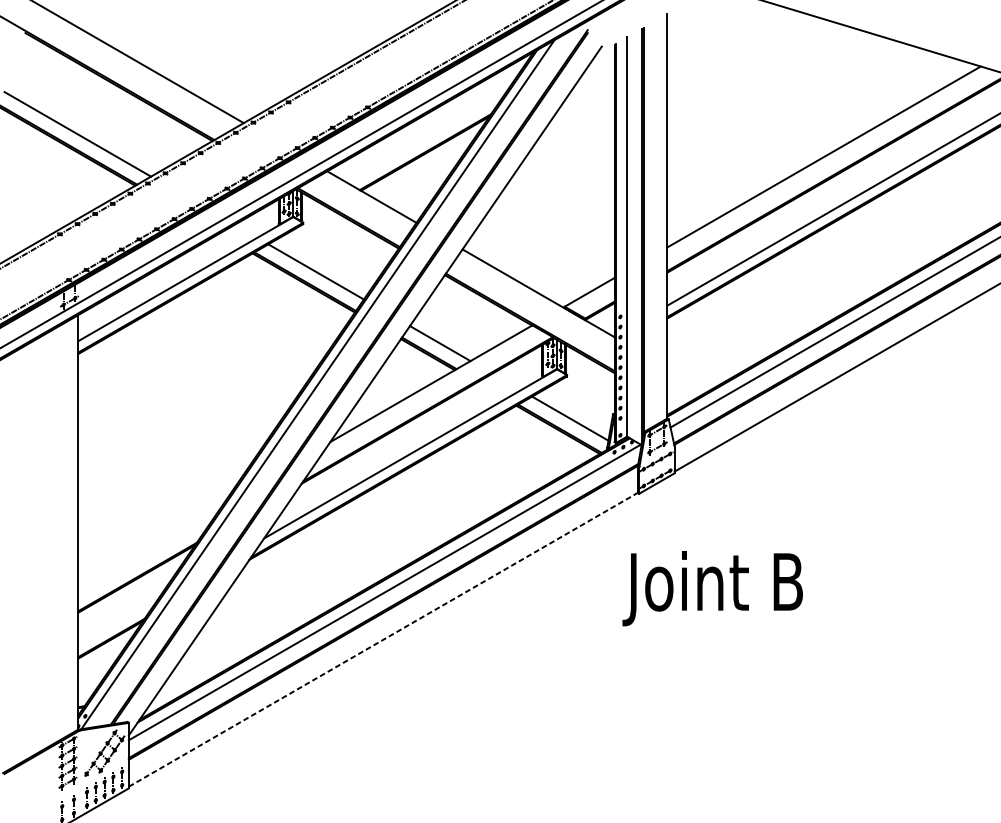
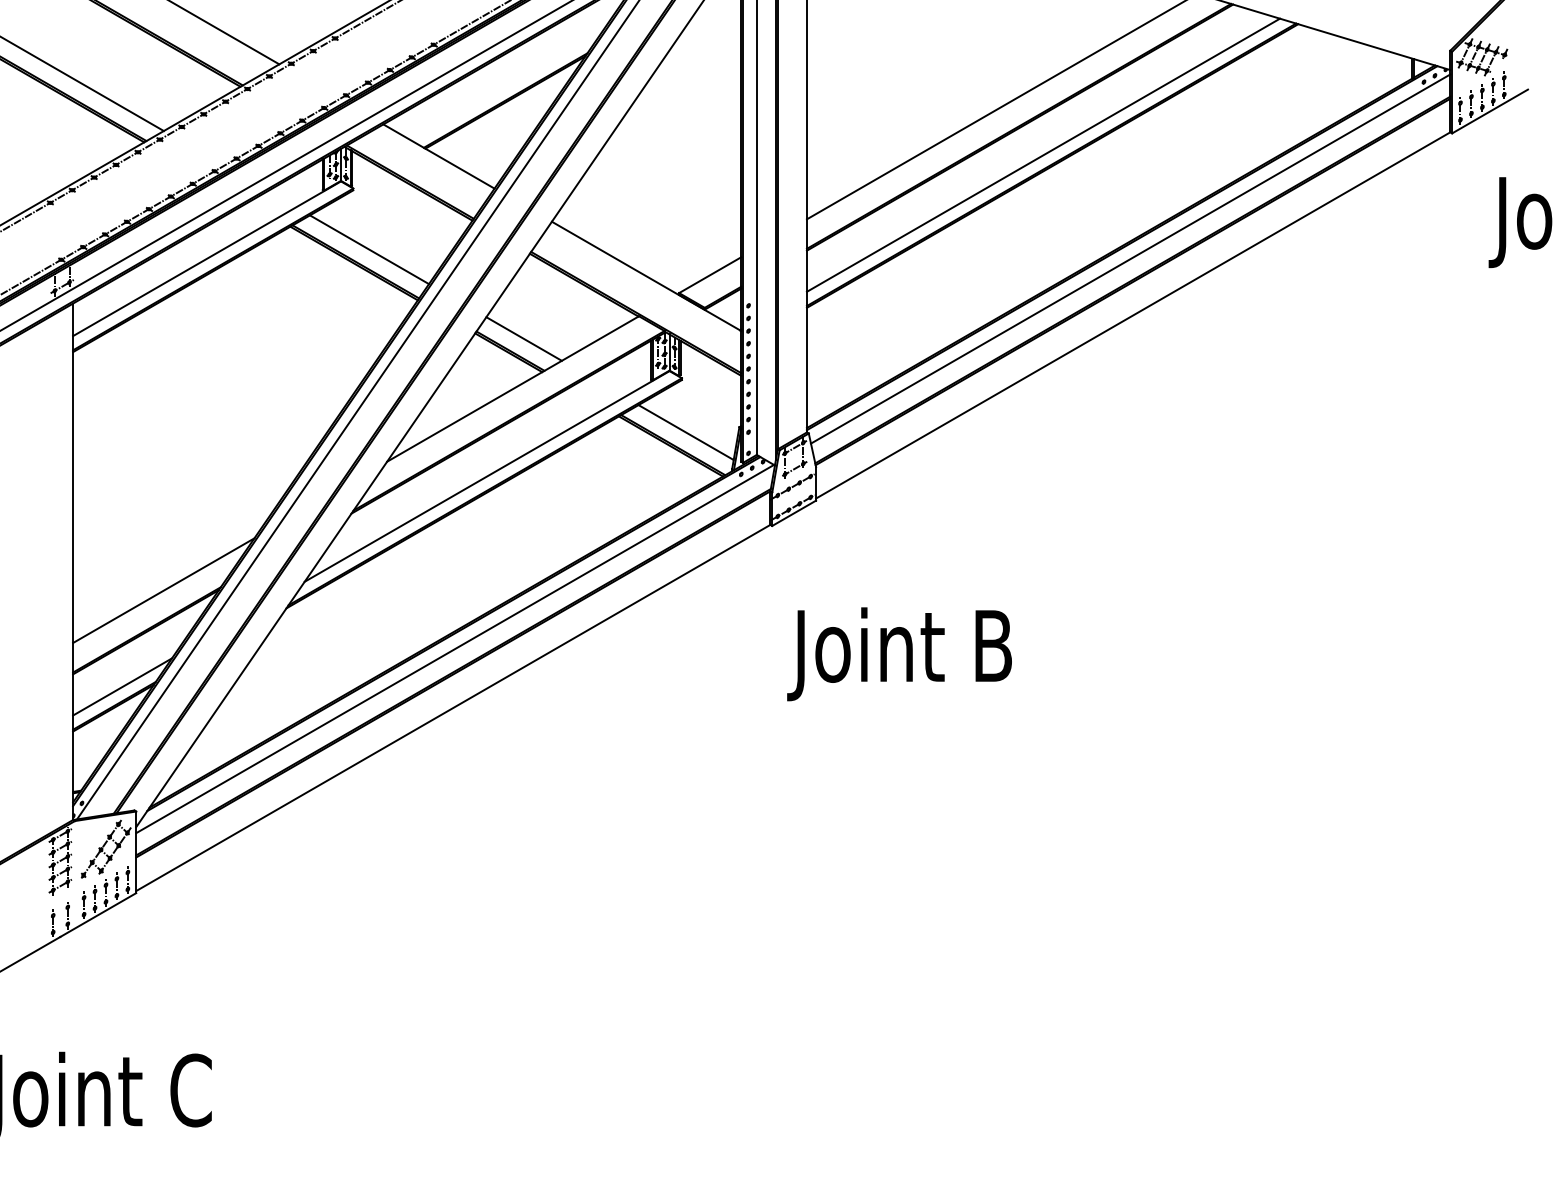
line: (150, 545) -> (163, 590), added
text: (712, 588) -> (899, 654), moved
line: (117, 622) -> (122, 686), added
line: (383, 639) -> (453, 707), dashed -> solid

